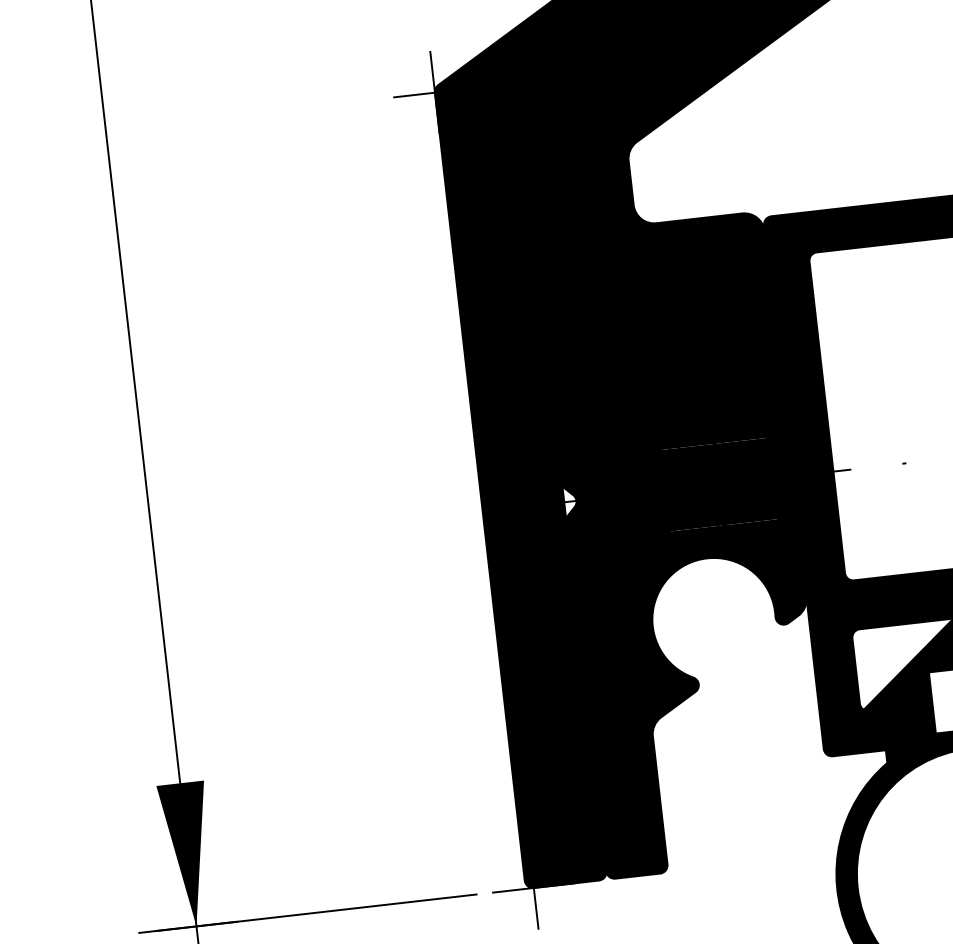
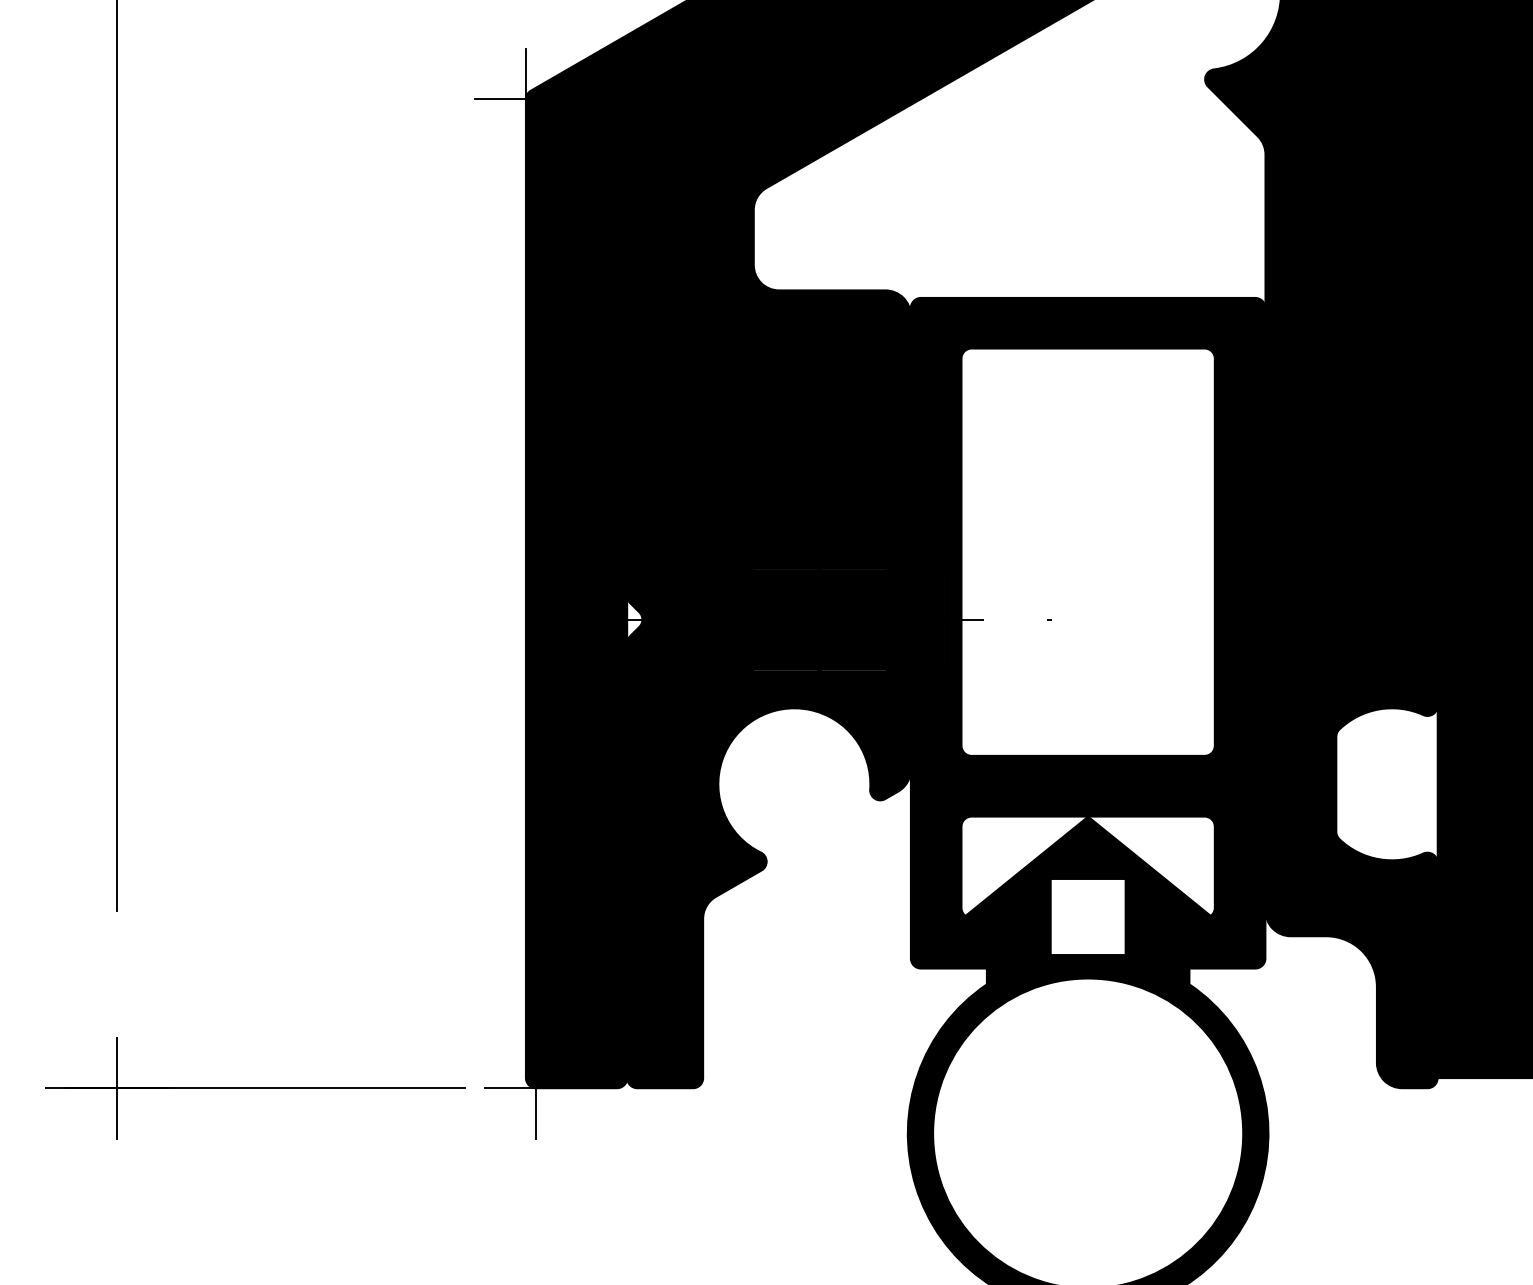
fill: (187, 855) -> (116, 999), removed

